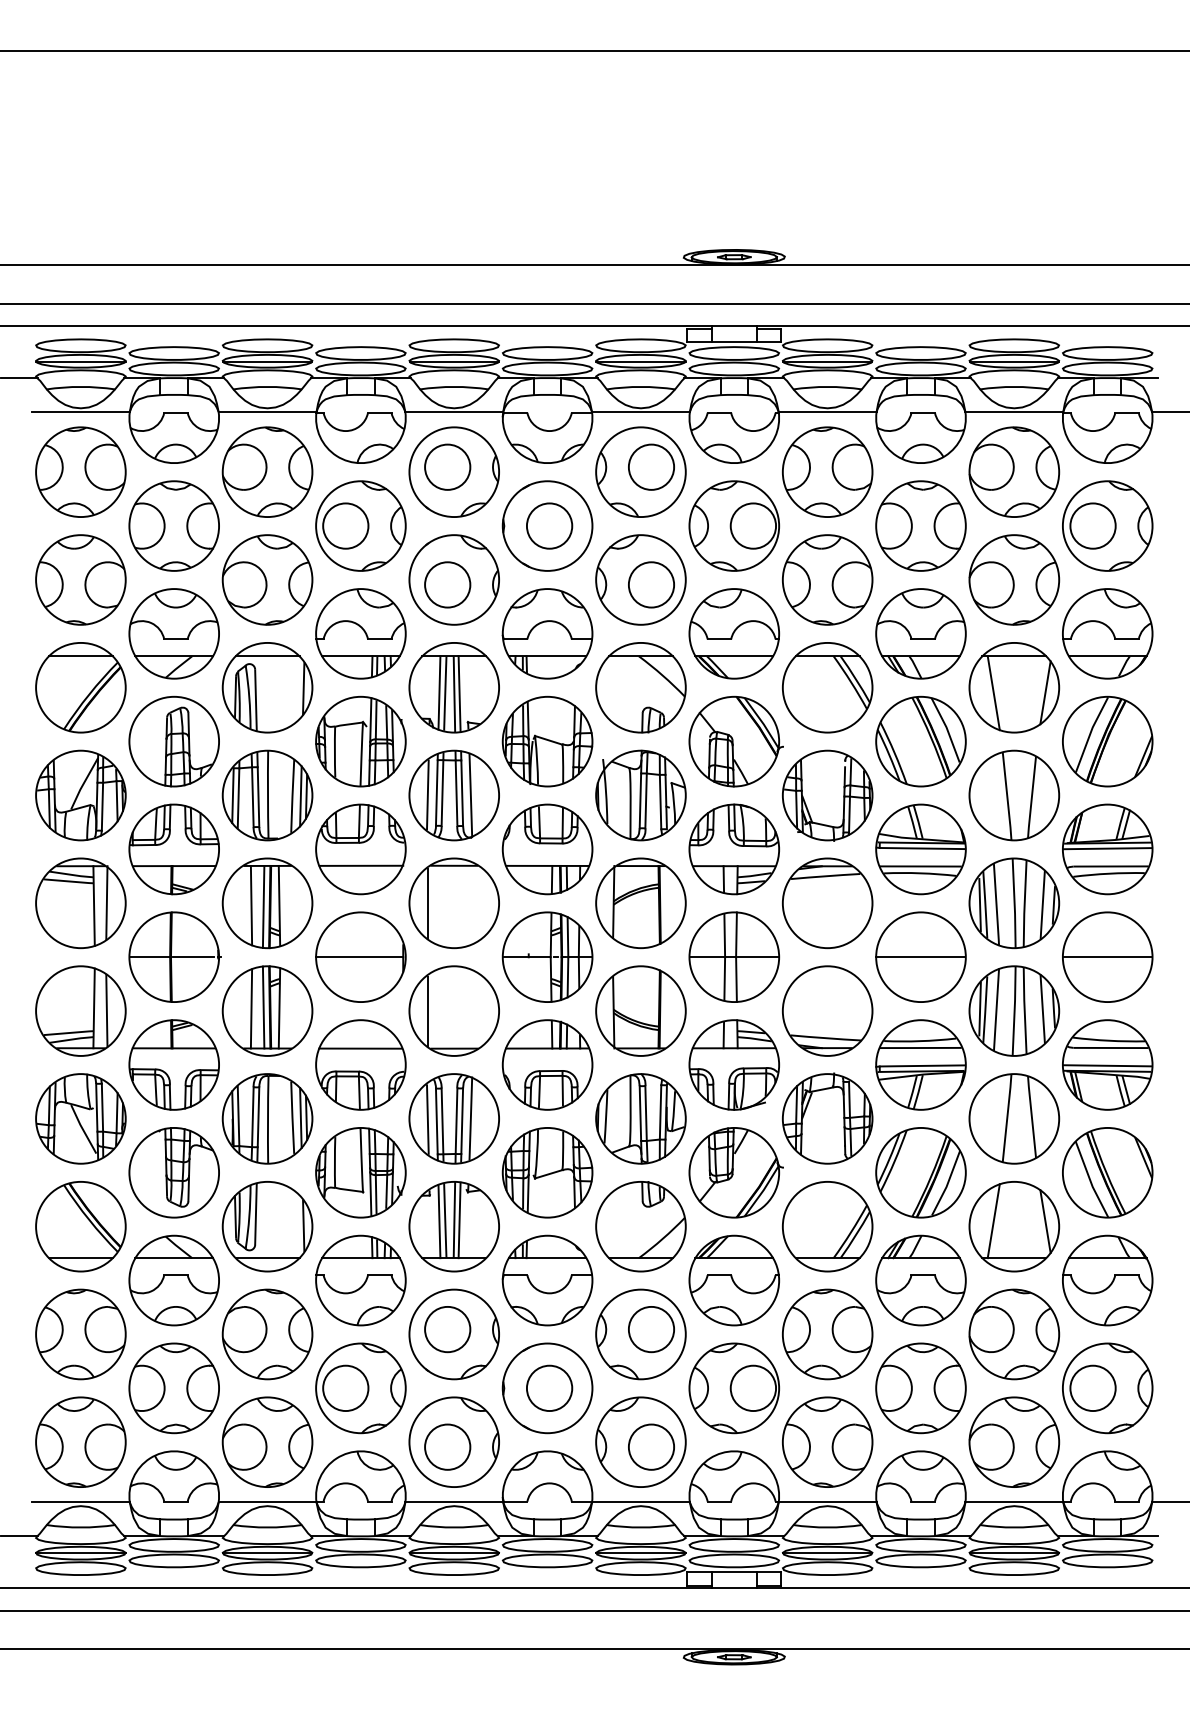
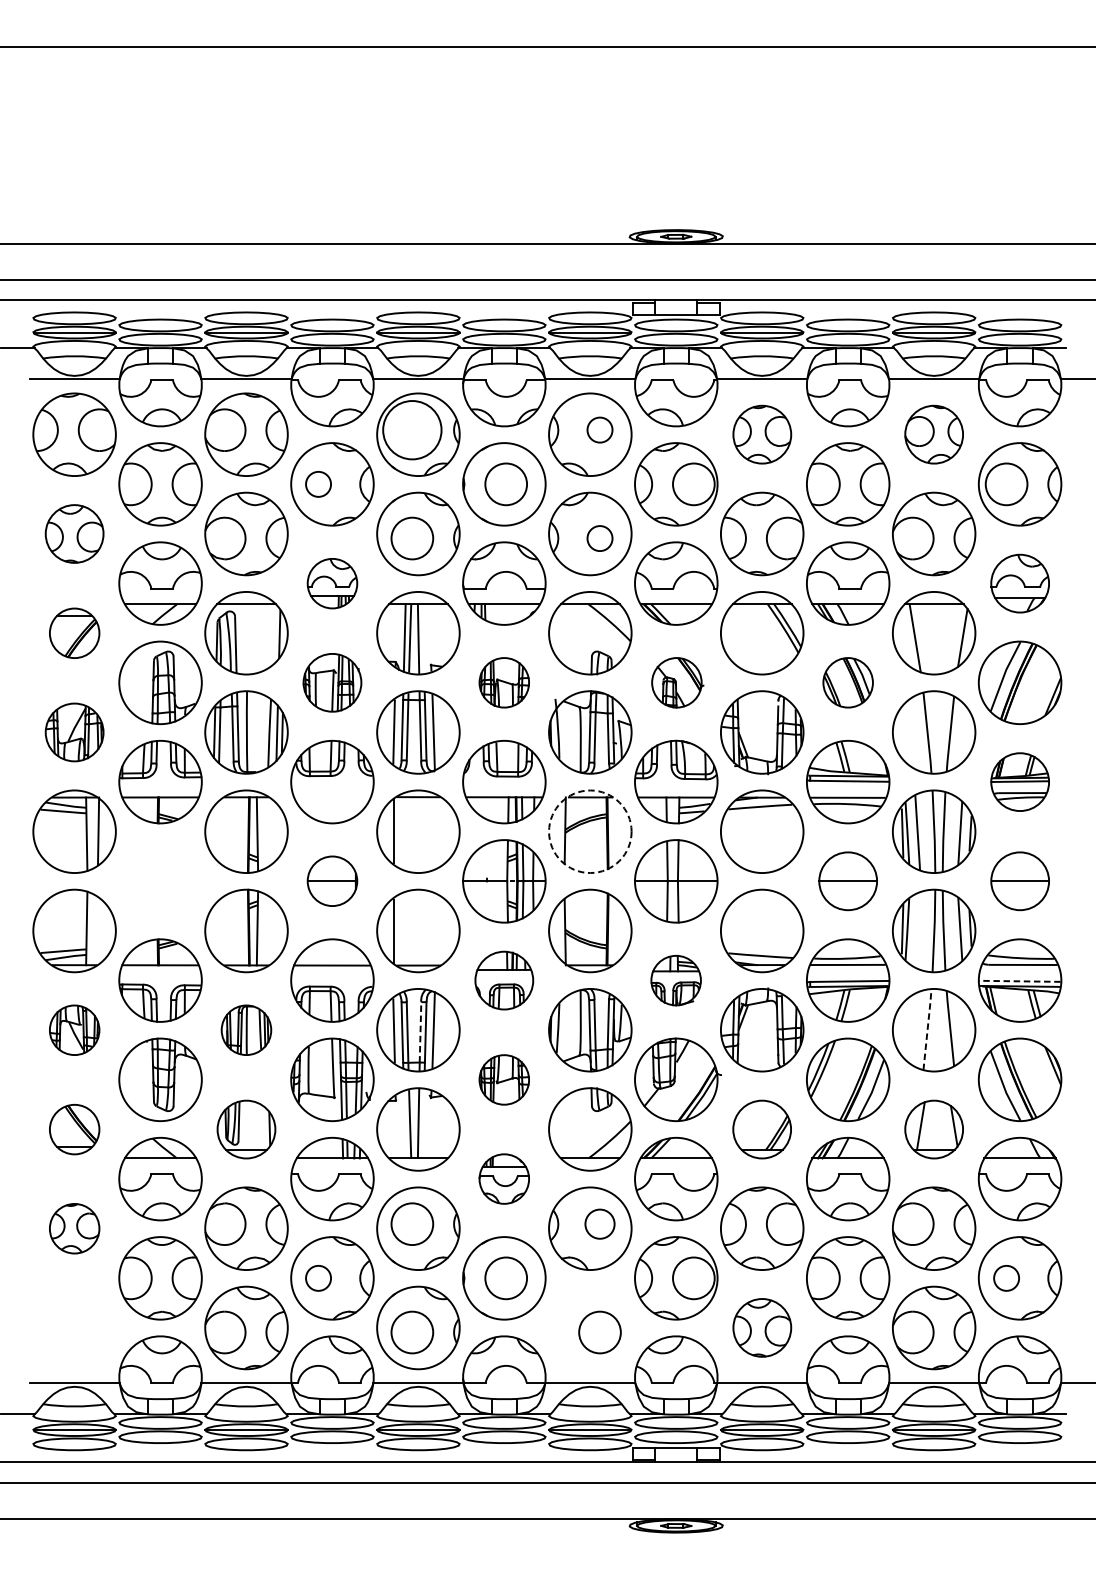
circle: (447, 466) -> (412, 429), size x1.4
circle: (651, 466) -> (600, 429), size x0.6
part: (827, 471) -> (762, 434), size x0.7
part: (1014, 471) -> (934, 434), size x0.7
circle: (345, 525) -> (318, 483), size x0.6
part: (80, 579) -> (74, 533), size x0.7
circle: (651, 584) -> (600, 538), size x0.6
part: (360, 633) -> (332, 583), size x0.6
part: (1107, 633) -> (1019, 583), size x0.7
part: (80, 687) -> (74, 633), size x0.6
line: (459, 693) -> (423, 638), removed
part: (360, 741) -> (332, 682), size x0.7
part: (547, 741) -> (504, 682), size x0.6
part: (735, 741) -> (677, 682), size x0.6
part: (920, 741) -> (847, 682), size x0.6
part: (80, 795) -> (74, 732), size x0.7
part: (1107, 849) -> (1019, 782), size x0.7
line: (361, 865) -> (332, 796), removed
circle: (640, 903) -> (589, 831), solid -> dashed
line: (251, 905) -> (231, 833), removed
line: (263, 906) -> (242, 834), removed
part: (174, 956) -> (160, 880), removed
part: (360, 956) -> (332, 880), size x0.6
part: (920, 956) -> (847, 880), size x0.7
part: (1107, 956) -> (1019, 880), size x0.7
line: (263, 1007) -> (242, 927), removed
line: (251, 1008) -> (231, 928), removed
line: (996, 1009) -> (917, 929), removed
line: (106, 1010) -> (98, 930), removed
part: (547, 1064) -> (504, 980), size x0.7
part: (733, 1064) -> (675, 980), size x0.6
line: (1106, 1065) -> (1018, 981), solid -> dashed
line: (1007, 1116) -> (927, 1028), solid -> dashed
part: (80, 1118) -> (74, 1029), size x0.6
part: (267, 1118) -> (246, 1029), size x0.6
line: (456, 1121) -> (420, 1032), solid -> dashed
part: (547, 1172) -> (504, 1079), size x0.6
line: (459, 1220) -> (423, 1123), removed
line: (439, 1221) -> (404, 1124), removed
part: (80, 1226) -> (74, 1129), size x0.6
part: (267, 1226) -> (246, 1129), size x0.7
part: (827, 1226) -> (762, 1129), size x0.7
part: (1014, 1226) -> (934, 1129), size x0.7
part: (547, 1280) -> (504, 1179), size x0.6
circle: (651, 1329) -> (600, 1224), size x0.7
part: (80, 1334) -> (74, 1228), size x0.6
circle: (345, 1388) -> (318, 1278), size x0.6
circle: (1092, 1388) -> (1006, 1278), size x0.6
part: (80, 1441) -> (74, 1327), removed
part: (640, 1441) -> (589, 1327), removed
part: (827, 1441) -> (762, 1327), size x0.7

